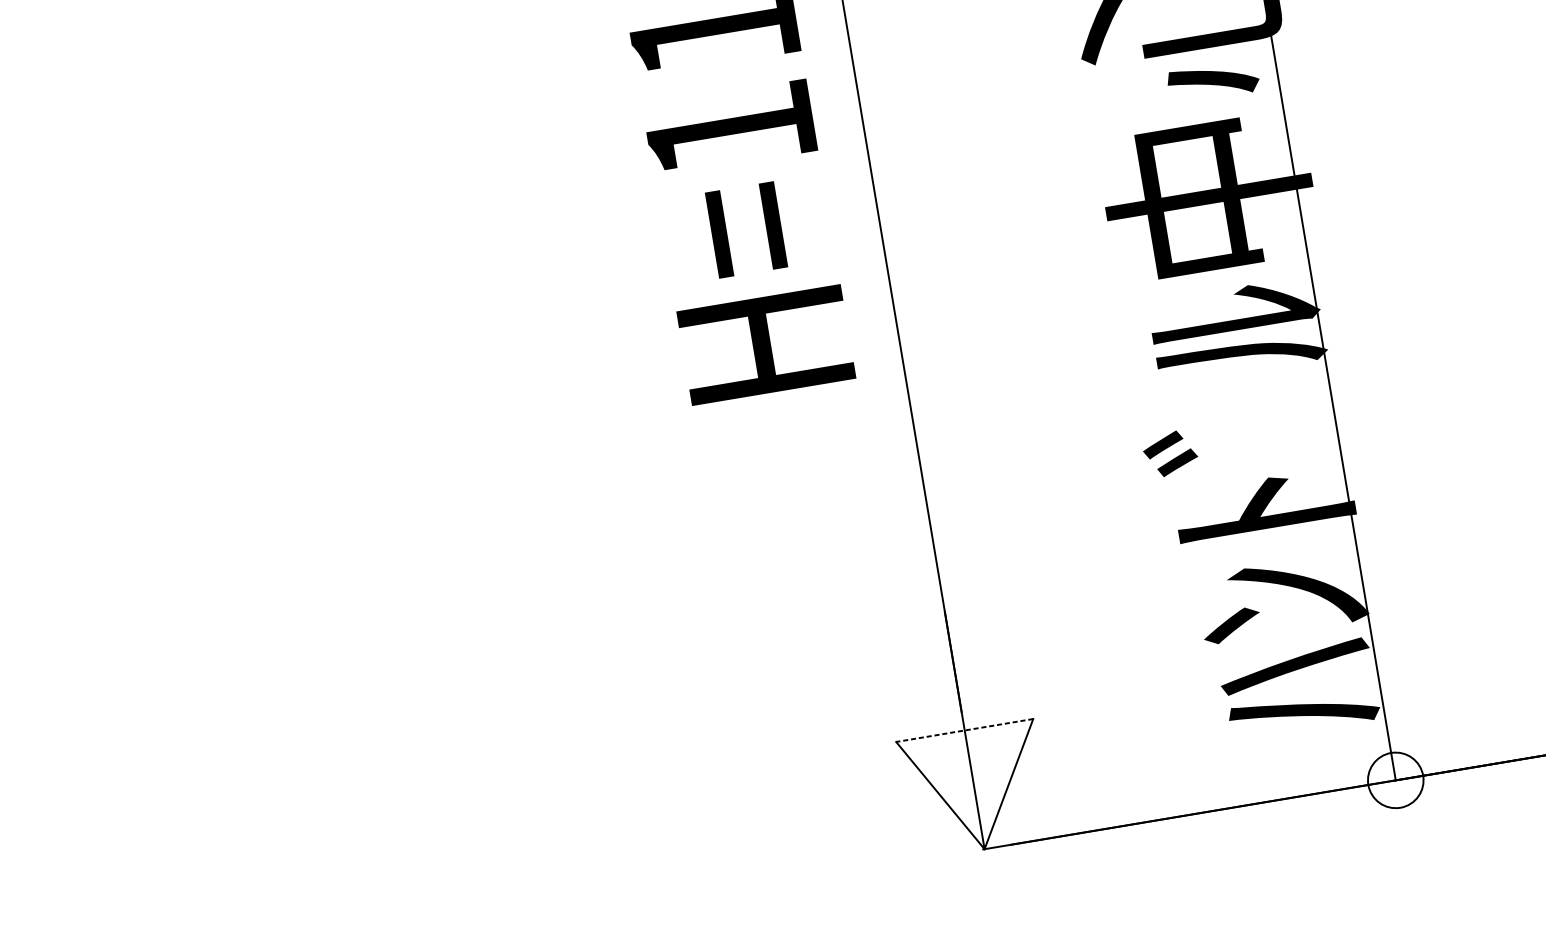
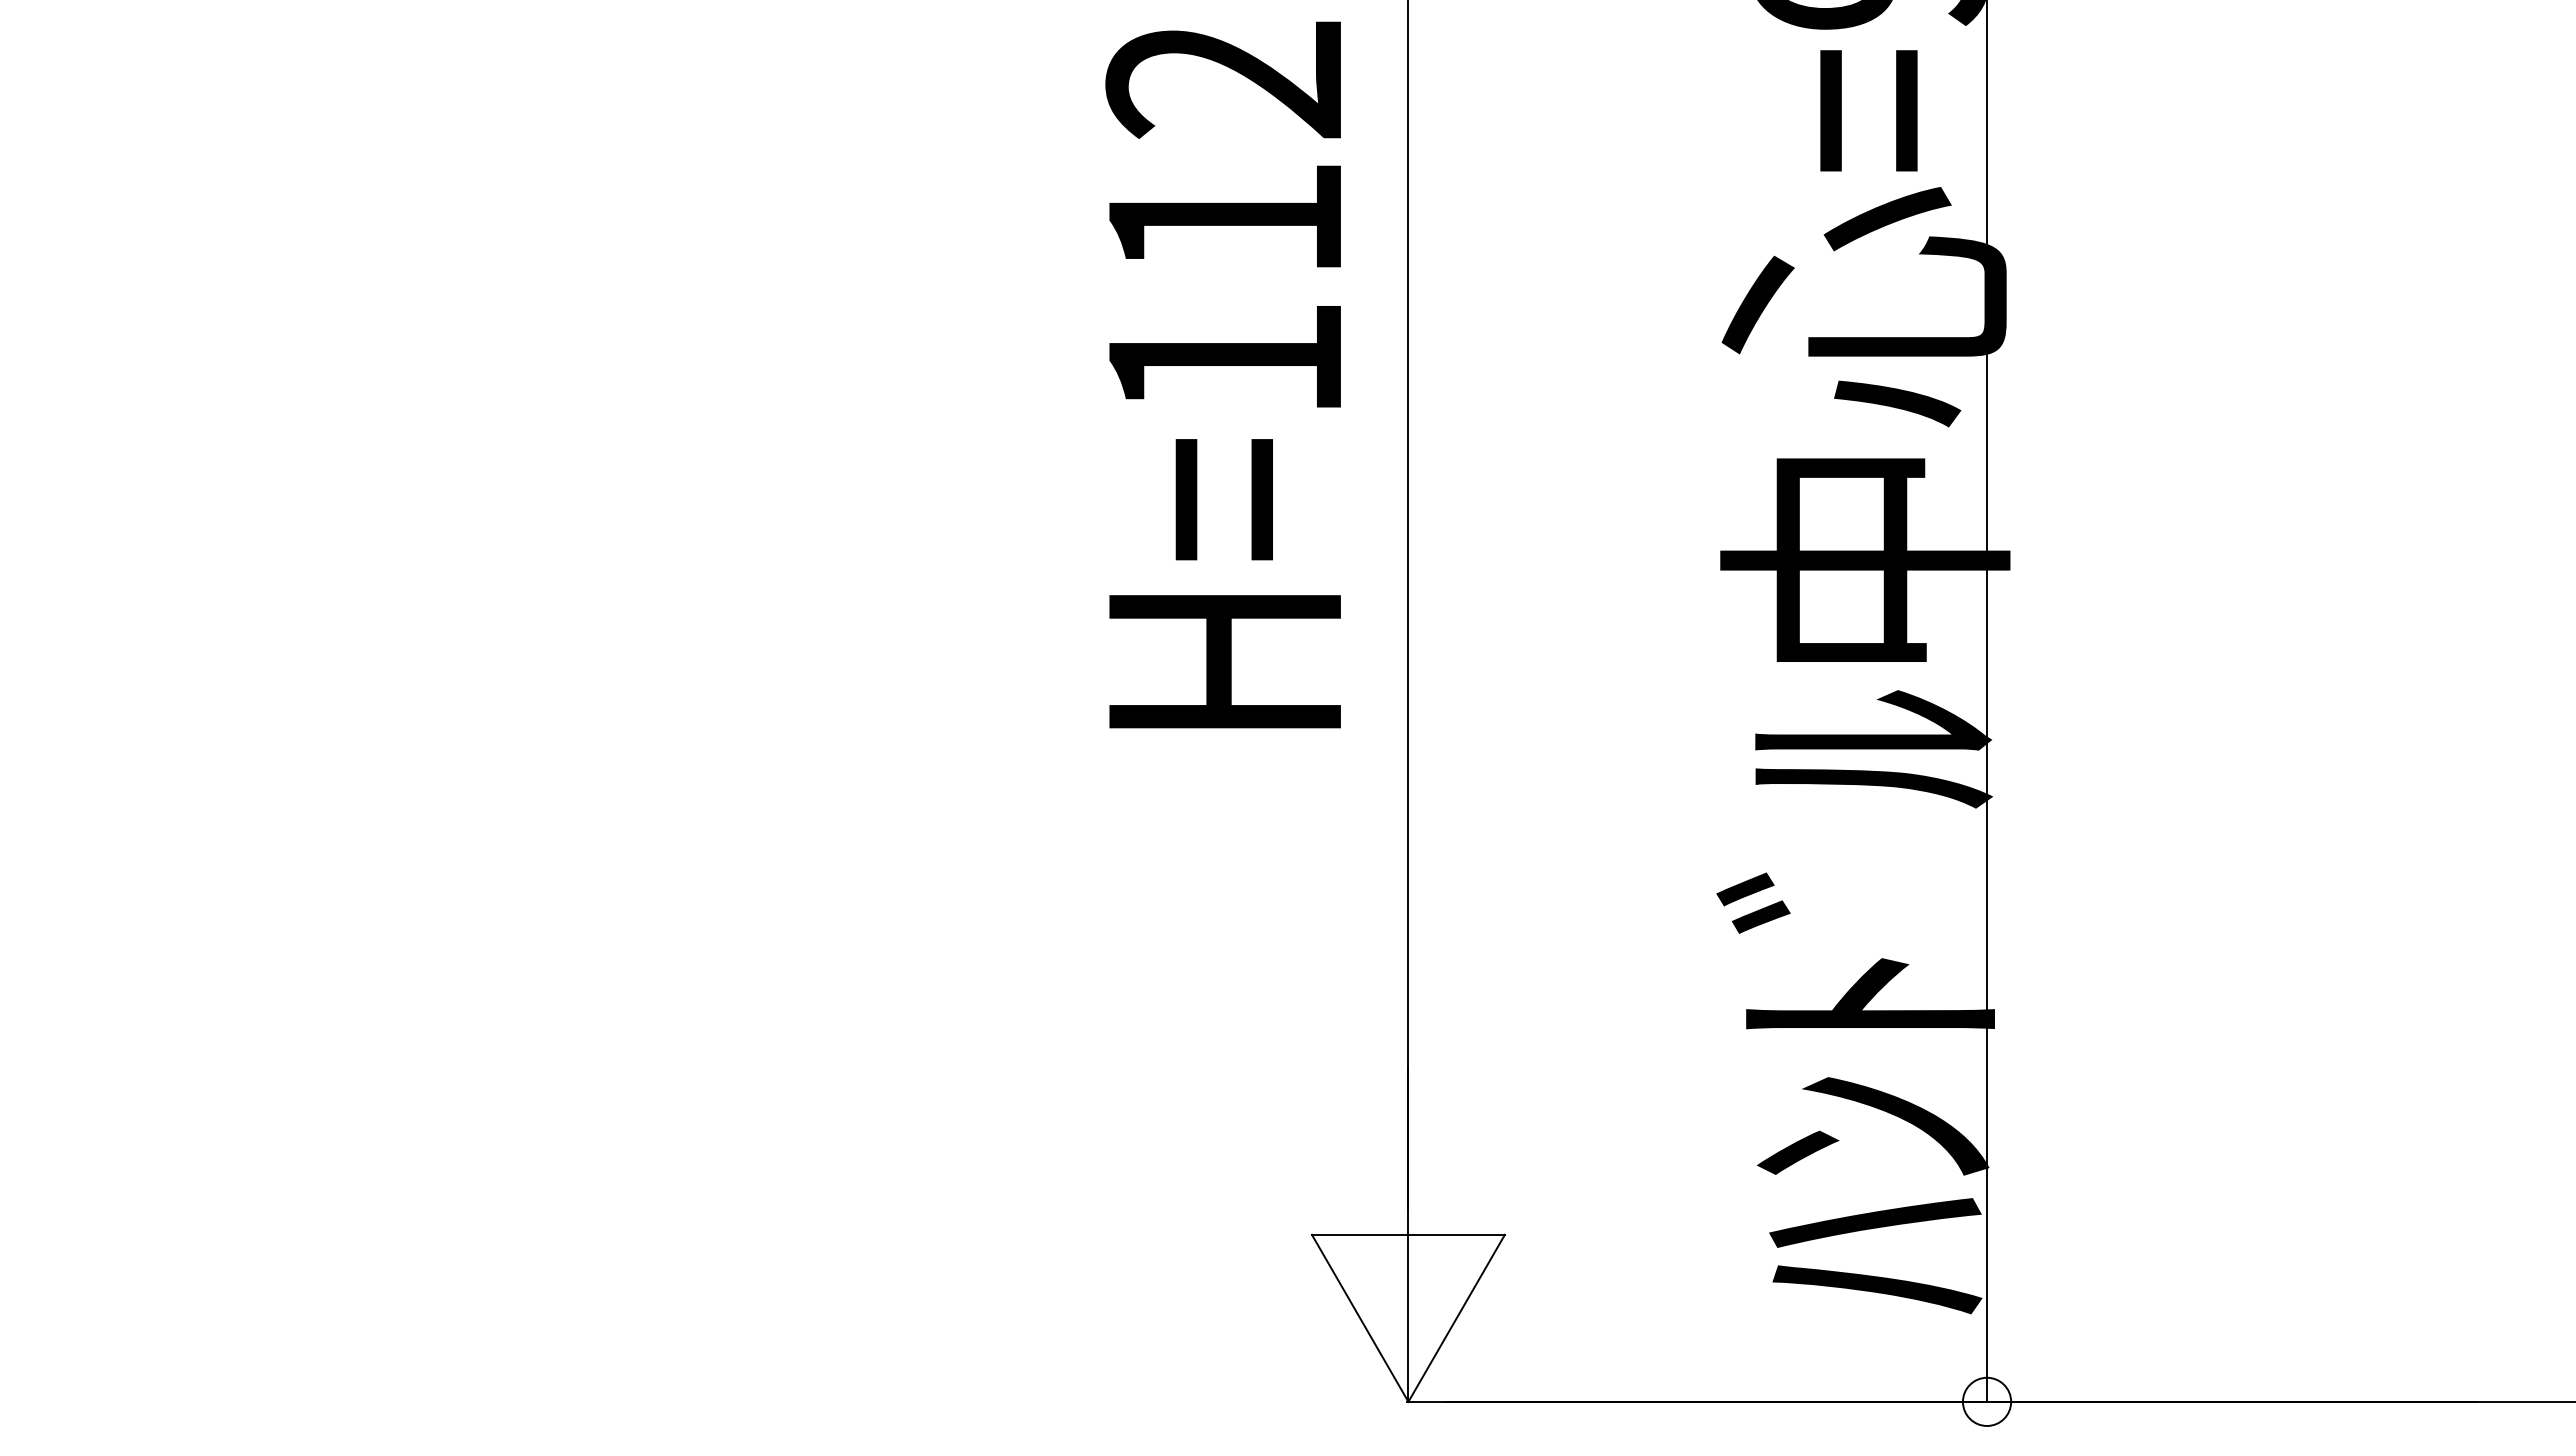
line: (964, 730) -> (1407, 1234), dashed -> solid
circle: (1395, 780) -> (1986, 1401), size x0.62

